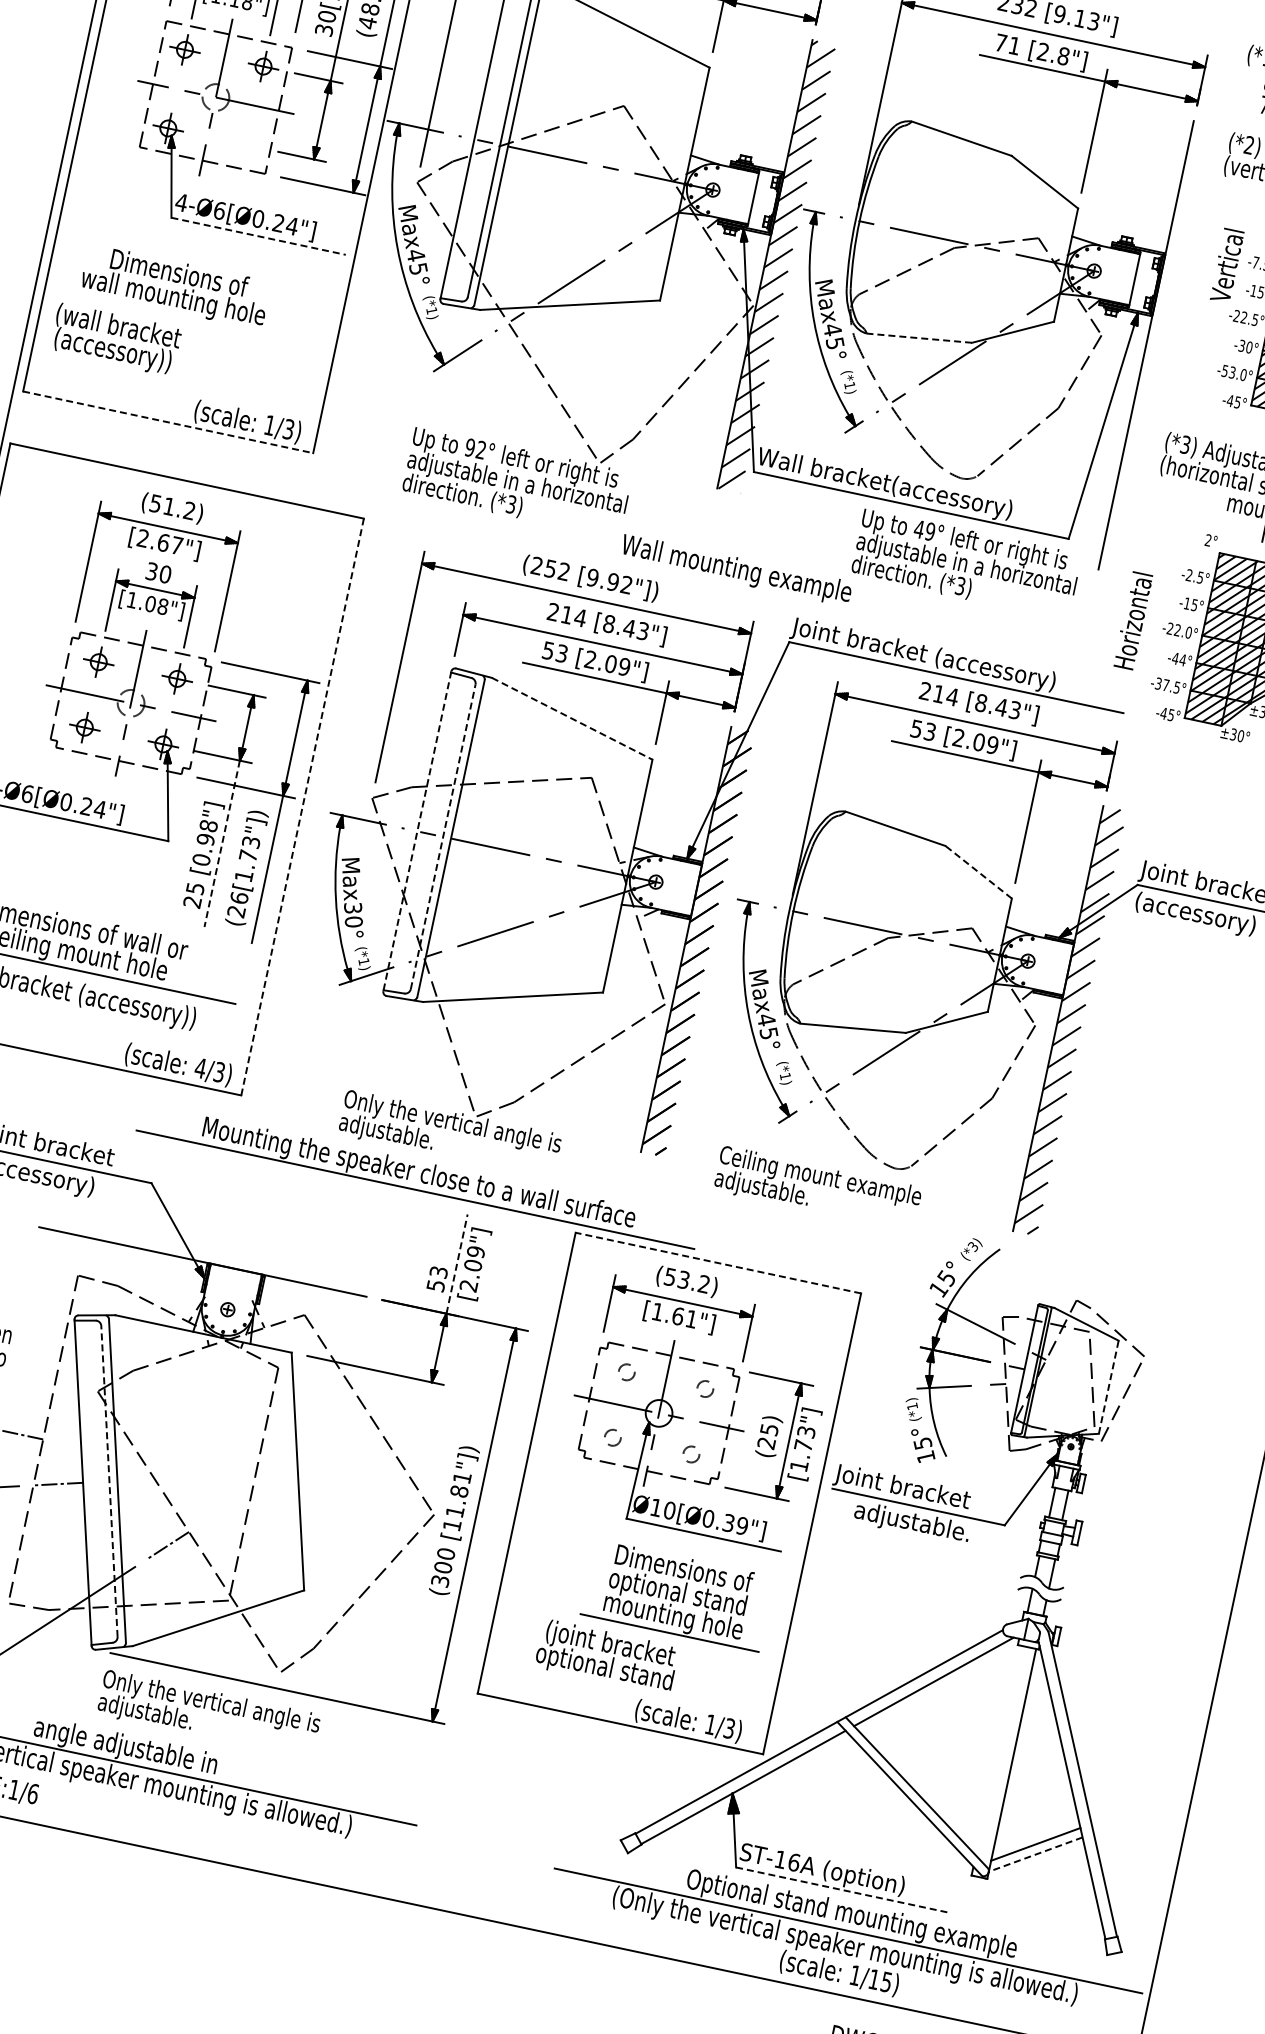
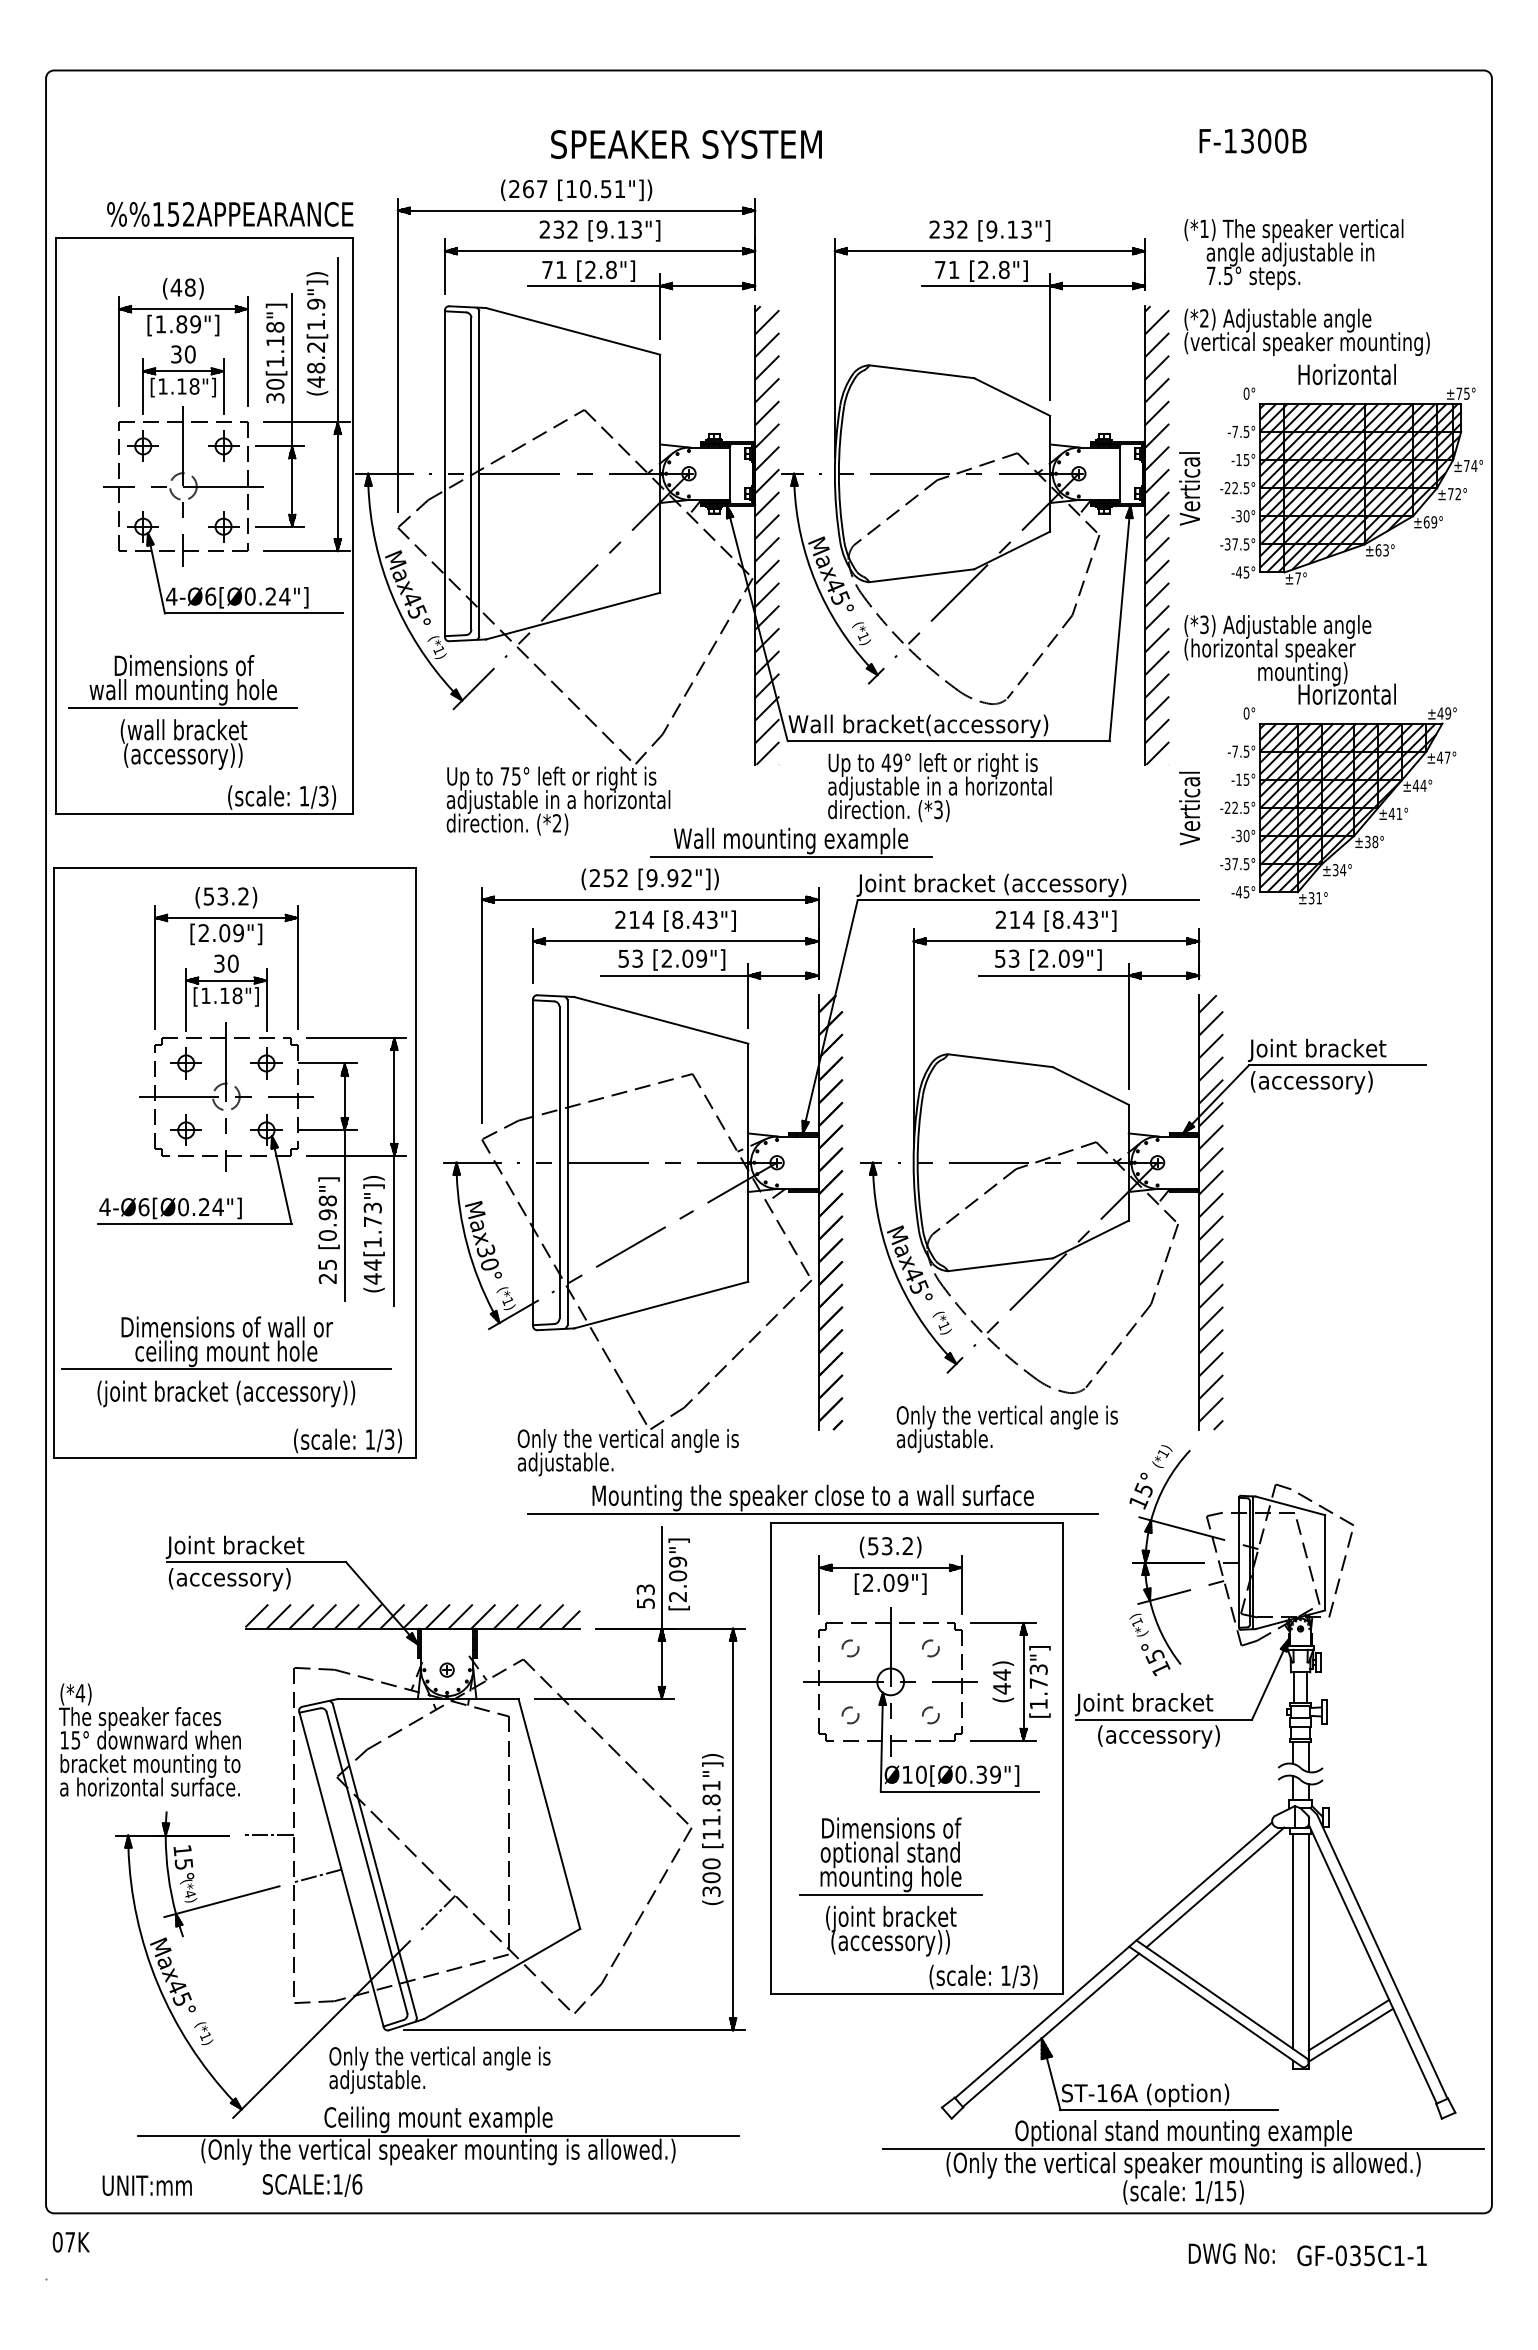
part: (246, 144) -> (223, 526), added
line: (259, 236) -> (254, 613), dashed -> solid
text: (1226, 265) -> (1189, 488), moved
line: (169, 314) -> (183, 708), added
line: (919, 337) -> (921, 575), dashed -> solid
text: (115, 339) -> (183, 744), moved
hatch: (1158, 347) -> (1157, 535), added
text: (1234, 373) -> (1237, 544), -53.0° -> -37.5°
line: (168, 422) -> (204, 814), dashed -> solid
text: (475, 449) -> (510, 776), 92° -> 75°
text: (511, 504) -> (557, 823), (*3) -> (*2)
text: (168, 506) -> (222, 896), (51.2) -> (53.2)
text: (1208, 540) -> (1246, 713), 2° -> 0°
text: (170, 544) -> (231, 933), [2.67"] -> [2.09"]
text: (966, 564) -> (939, 787), moved
text: (1188, 575) -> (1234, 751), -2.5° -> -7.5°
line: (732, 585) -> (790, 856), added
text: (150, 603) -> (224, 995), [1.08"] -> [1.18"]
text: (1133, 620) -> (1189, 807), Horizontal -> Vertical
text: (1188, 632) -> (1246, 807), -22.0° -> -22.5°
text: (1179, 658) -> (1242, 835), -44° -> -30°
line: (572, 719) -> (661, 1020), dashed -> solid
text: (1241, 736) -> (1319, 898), ±30° -> ±31°
line: (302, 806) -> (415, 1162), dashed -> solid
line: (417, 832) -> (533, 1163), dashed -> solid
line: (443, 836) -> (559, 1162), dashed -> solid
line: (221, 843) -> (344, 1215), dashed -> solid
line: (978, 871) -> (1090, 1085), dashed -> solid
text: (237, 904) -> (372, 1271), (26[1.73"]) -> (44[1.73"])
text: (200, 1068) -> (370, 1439), 4/3) -> 1/3)
part: (418, 1175) -> (812, 1499), moved
text: (830, 1179) -> (1009, 1417), Ceiling mount example -> Only the vertical angle is
text: (973, 1246) -> (1163, 1453), (*3) -> (*1)
hatch: (205, 1250) -> (412, 1616), added
line: (456, 1263) -> (661, 1577), dashed -> solid
line: (718, 1263) -> (917, 1522), dashed -> solid
text: (674, 1315) -> (885, 1582), [1.61"] -> [2.09"]
line: (1109, 1387) -> (1325, 1562), dashed -> solid
text: (768, 1436) -> (1002, 1681), (25) -> (44)
line: (109, 1481) -> (367, 1862), dashed -> solid
text: (909, 1522) -> (1158, 1736), adjustable. -> (accessory)
part: (677, 1595) -> (890, 1856), moved
text: (603, 1668) -> (889, 1943), optional stand -> (accessory))
text: (208, 1713) -> (439, 2069), moved
text: (125, 1747) -> (438, 2119), angle adjustable in -> Ceiling mount example
line: (998, 1749) -> (1292, 1940), added
line: (1035, 1854) -> (1350, 2035), dashed -> solid
line: (842, 1890) -> (1169, 2110), dashed -> solid

